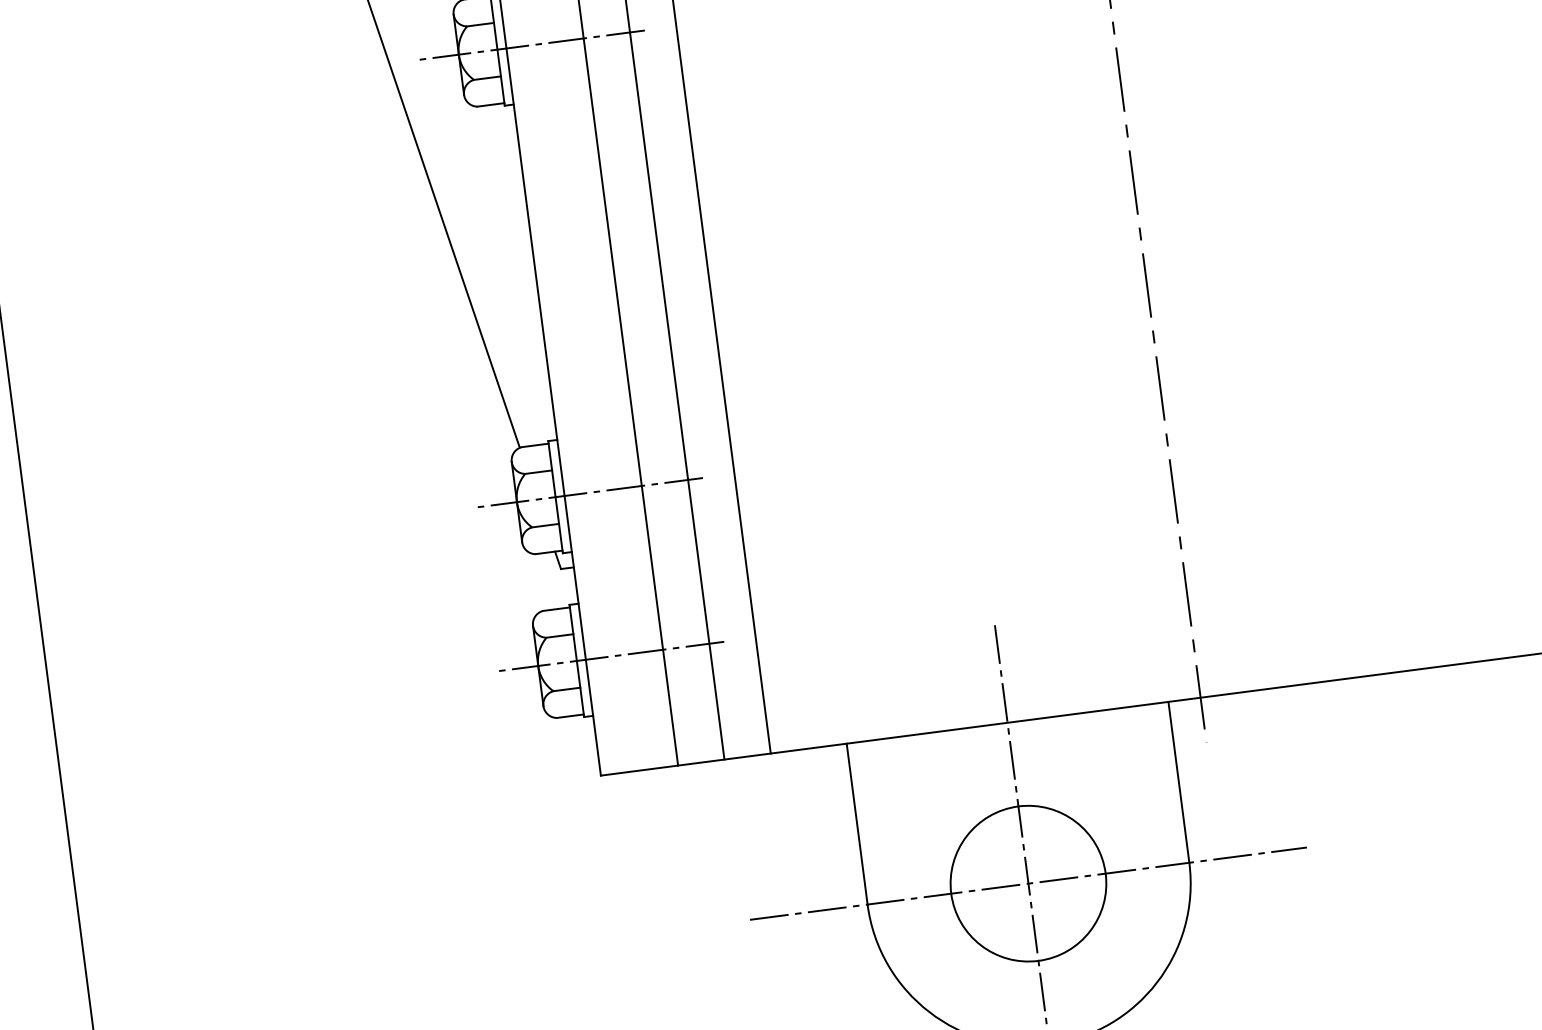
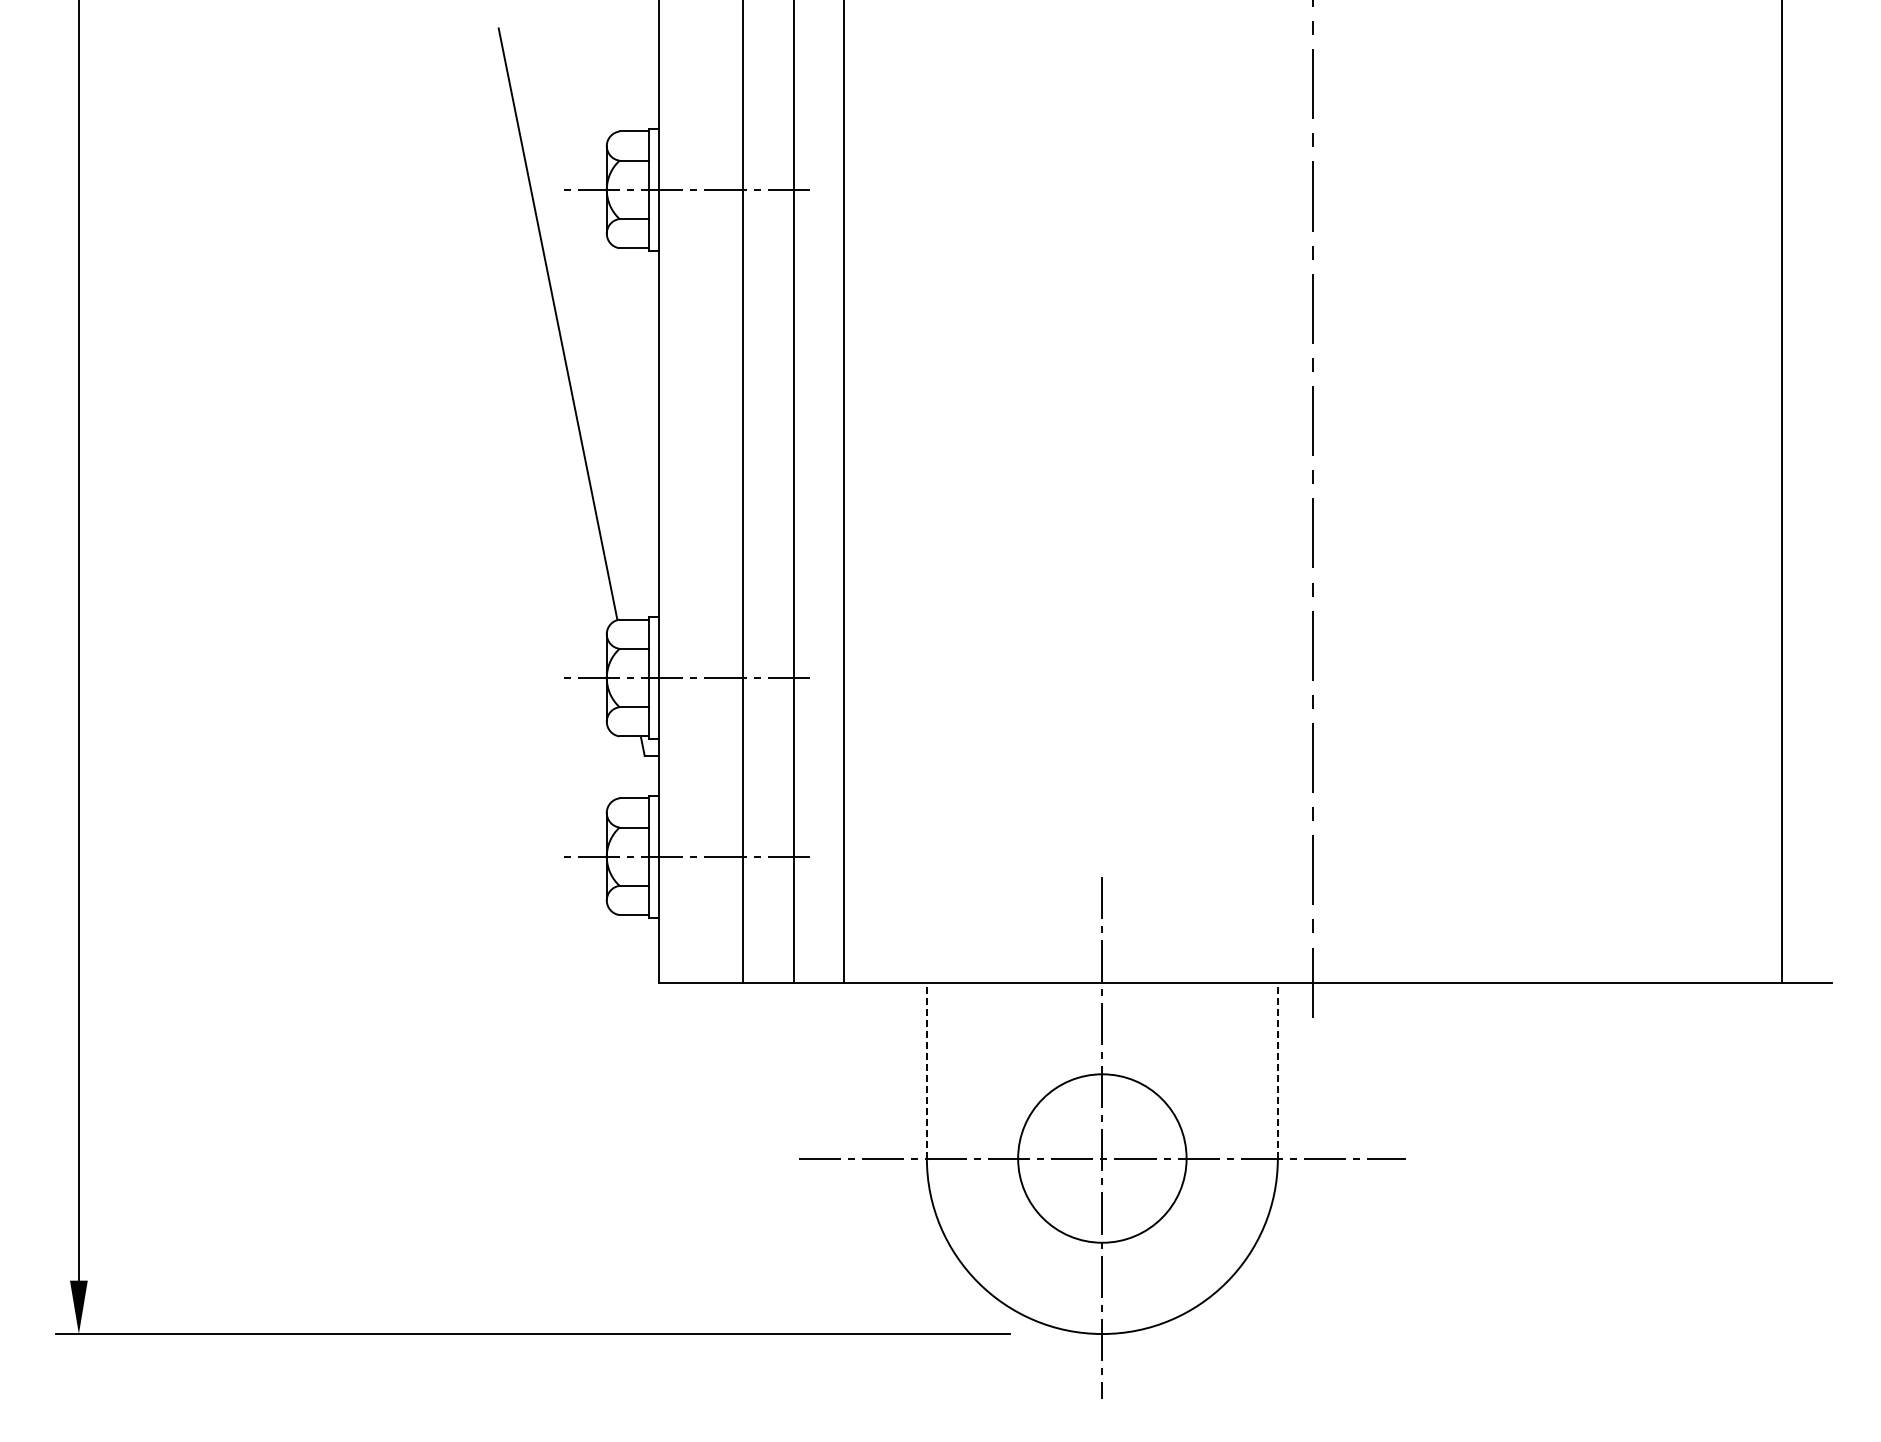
line: (1178, 782) -> (1277, 1070), solid -> dashed
line: (856, 823) -> (926, 1070), solid -> dashed

